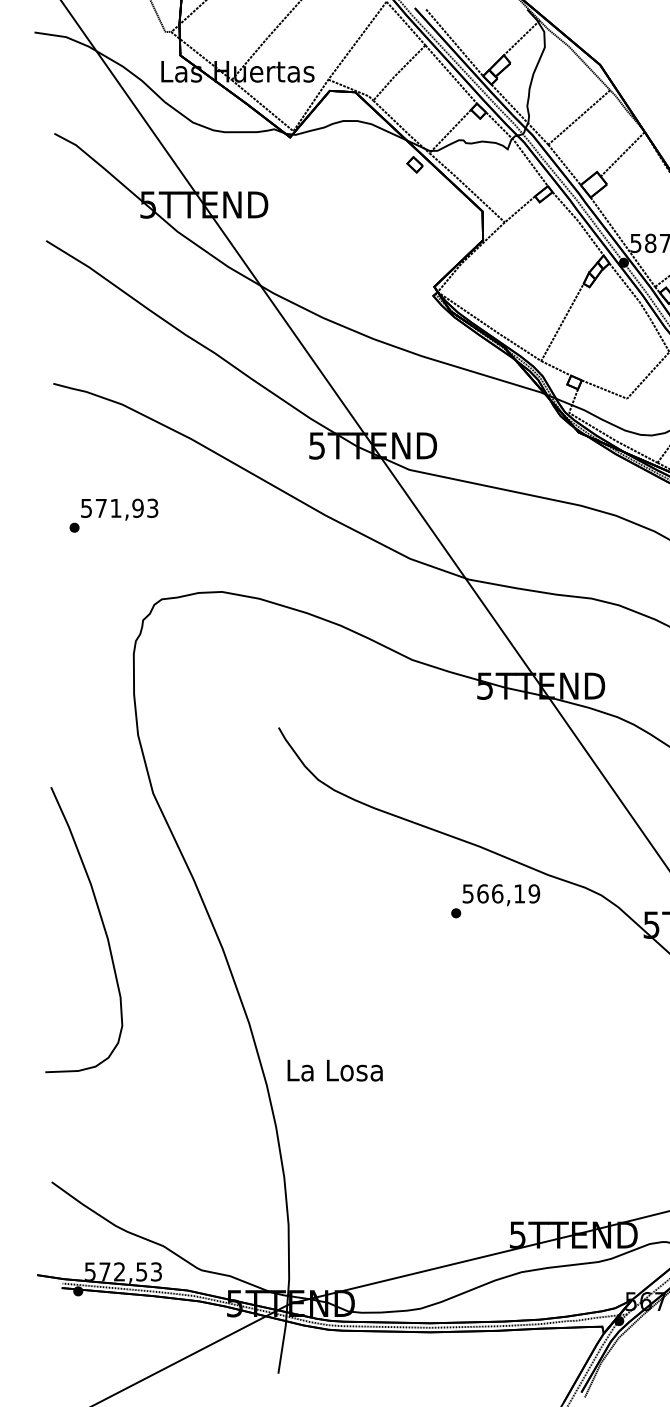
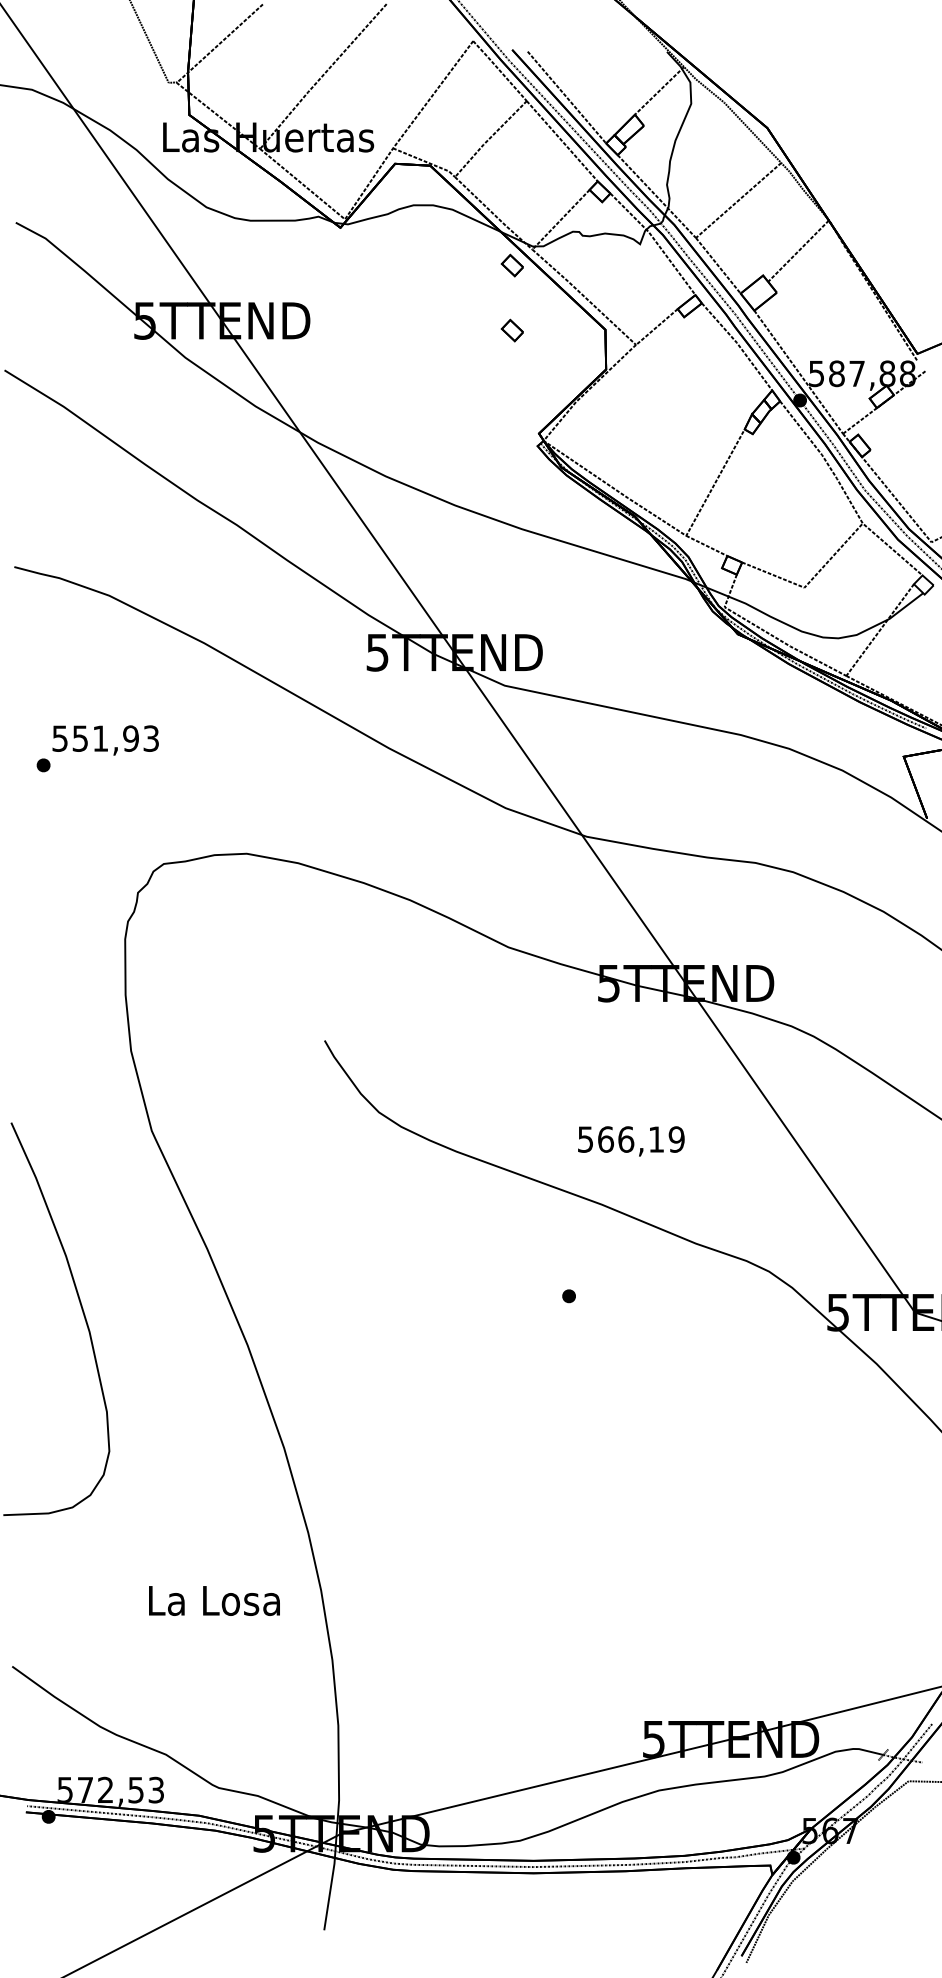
part: (414, 211) -> (511, 330), added
text: (100, 508) -> (79, 738), 571,93 -> 551,93
text: (501, 895) -> (631, 1141), moved
text: (335, 1070) -> (214, 1600), moved

